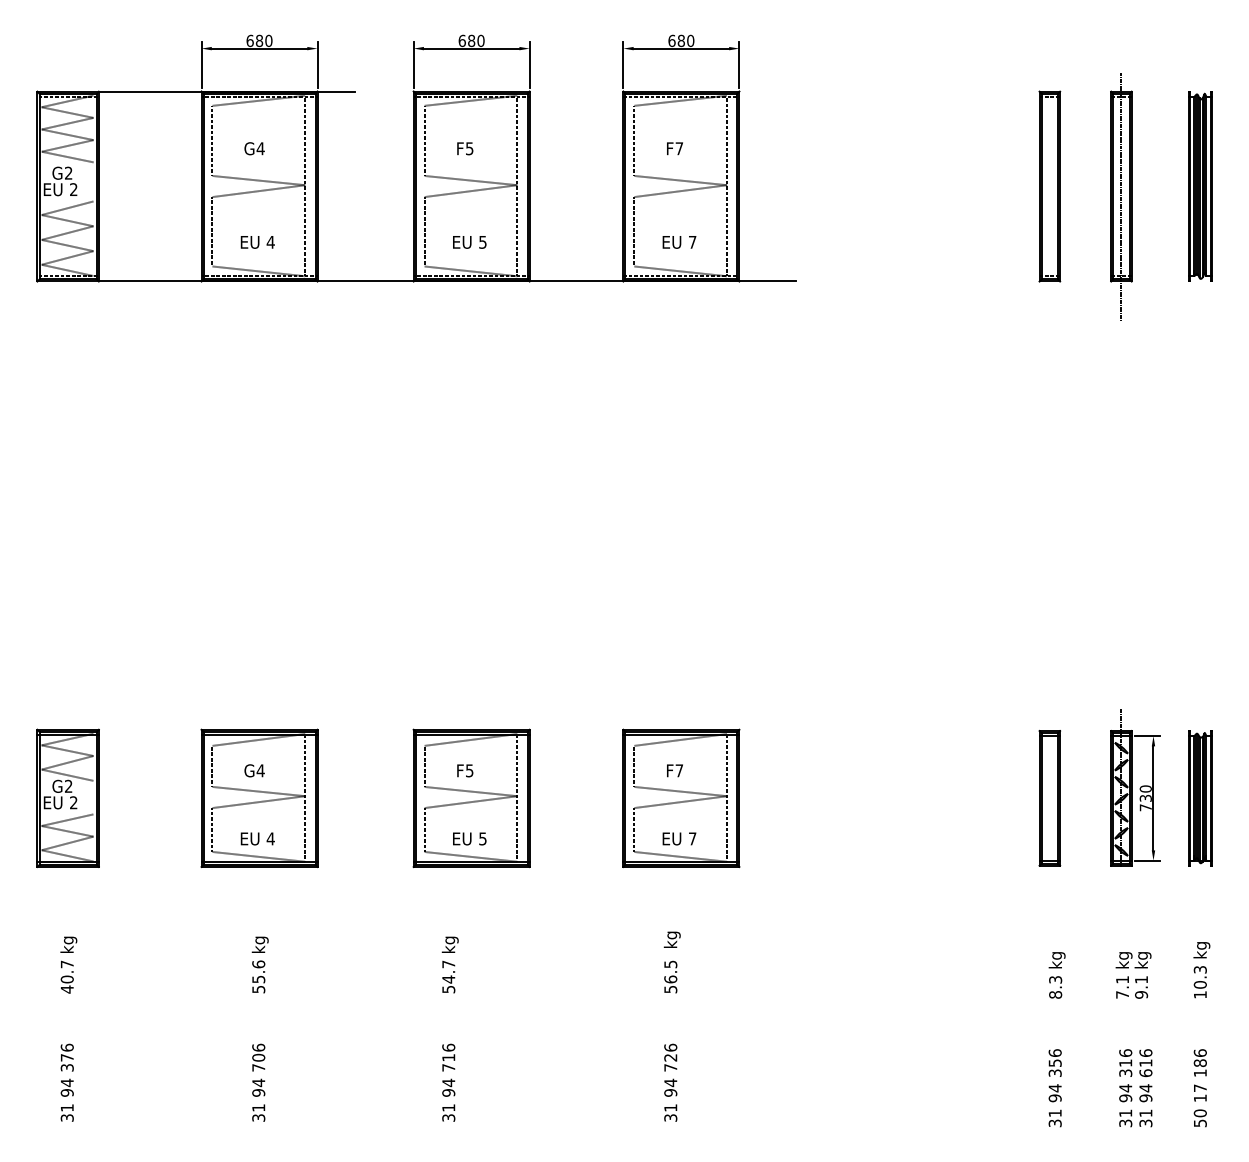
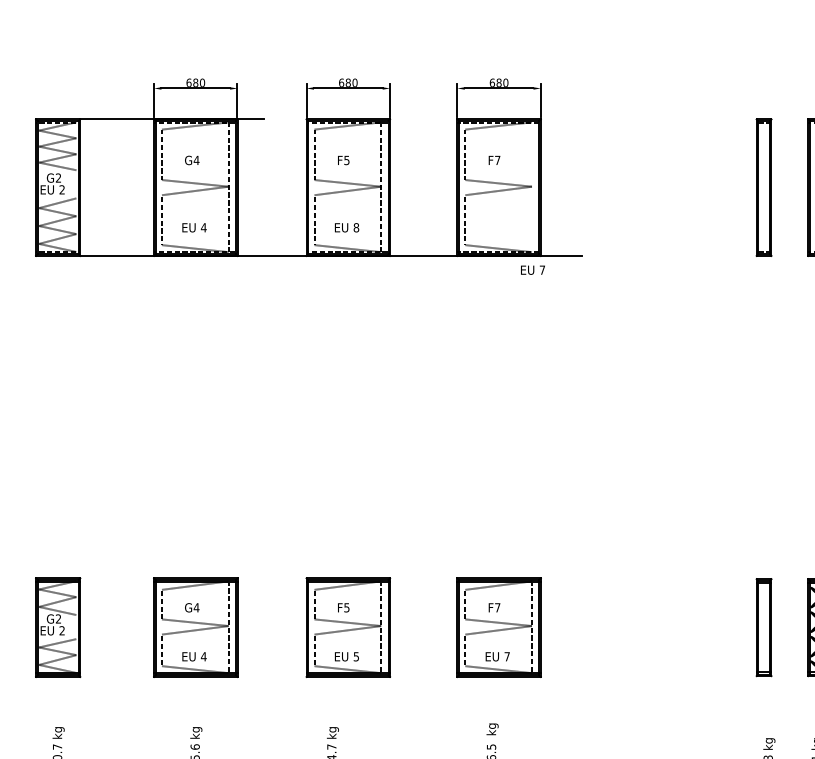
line: (726, 185) -> (531, 186), removed
text: (482, 241) -> (356, 227), 5 -> 8
text: (679, 242) -> (533, 270), moved

